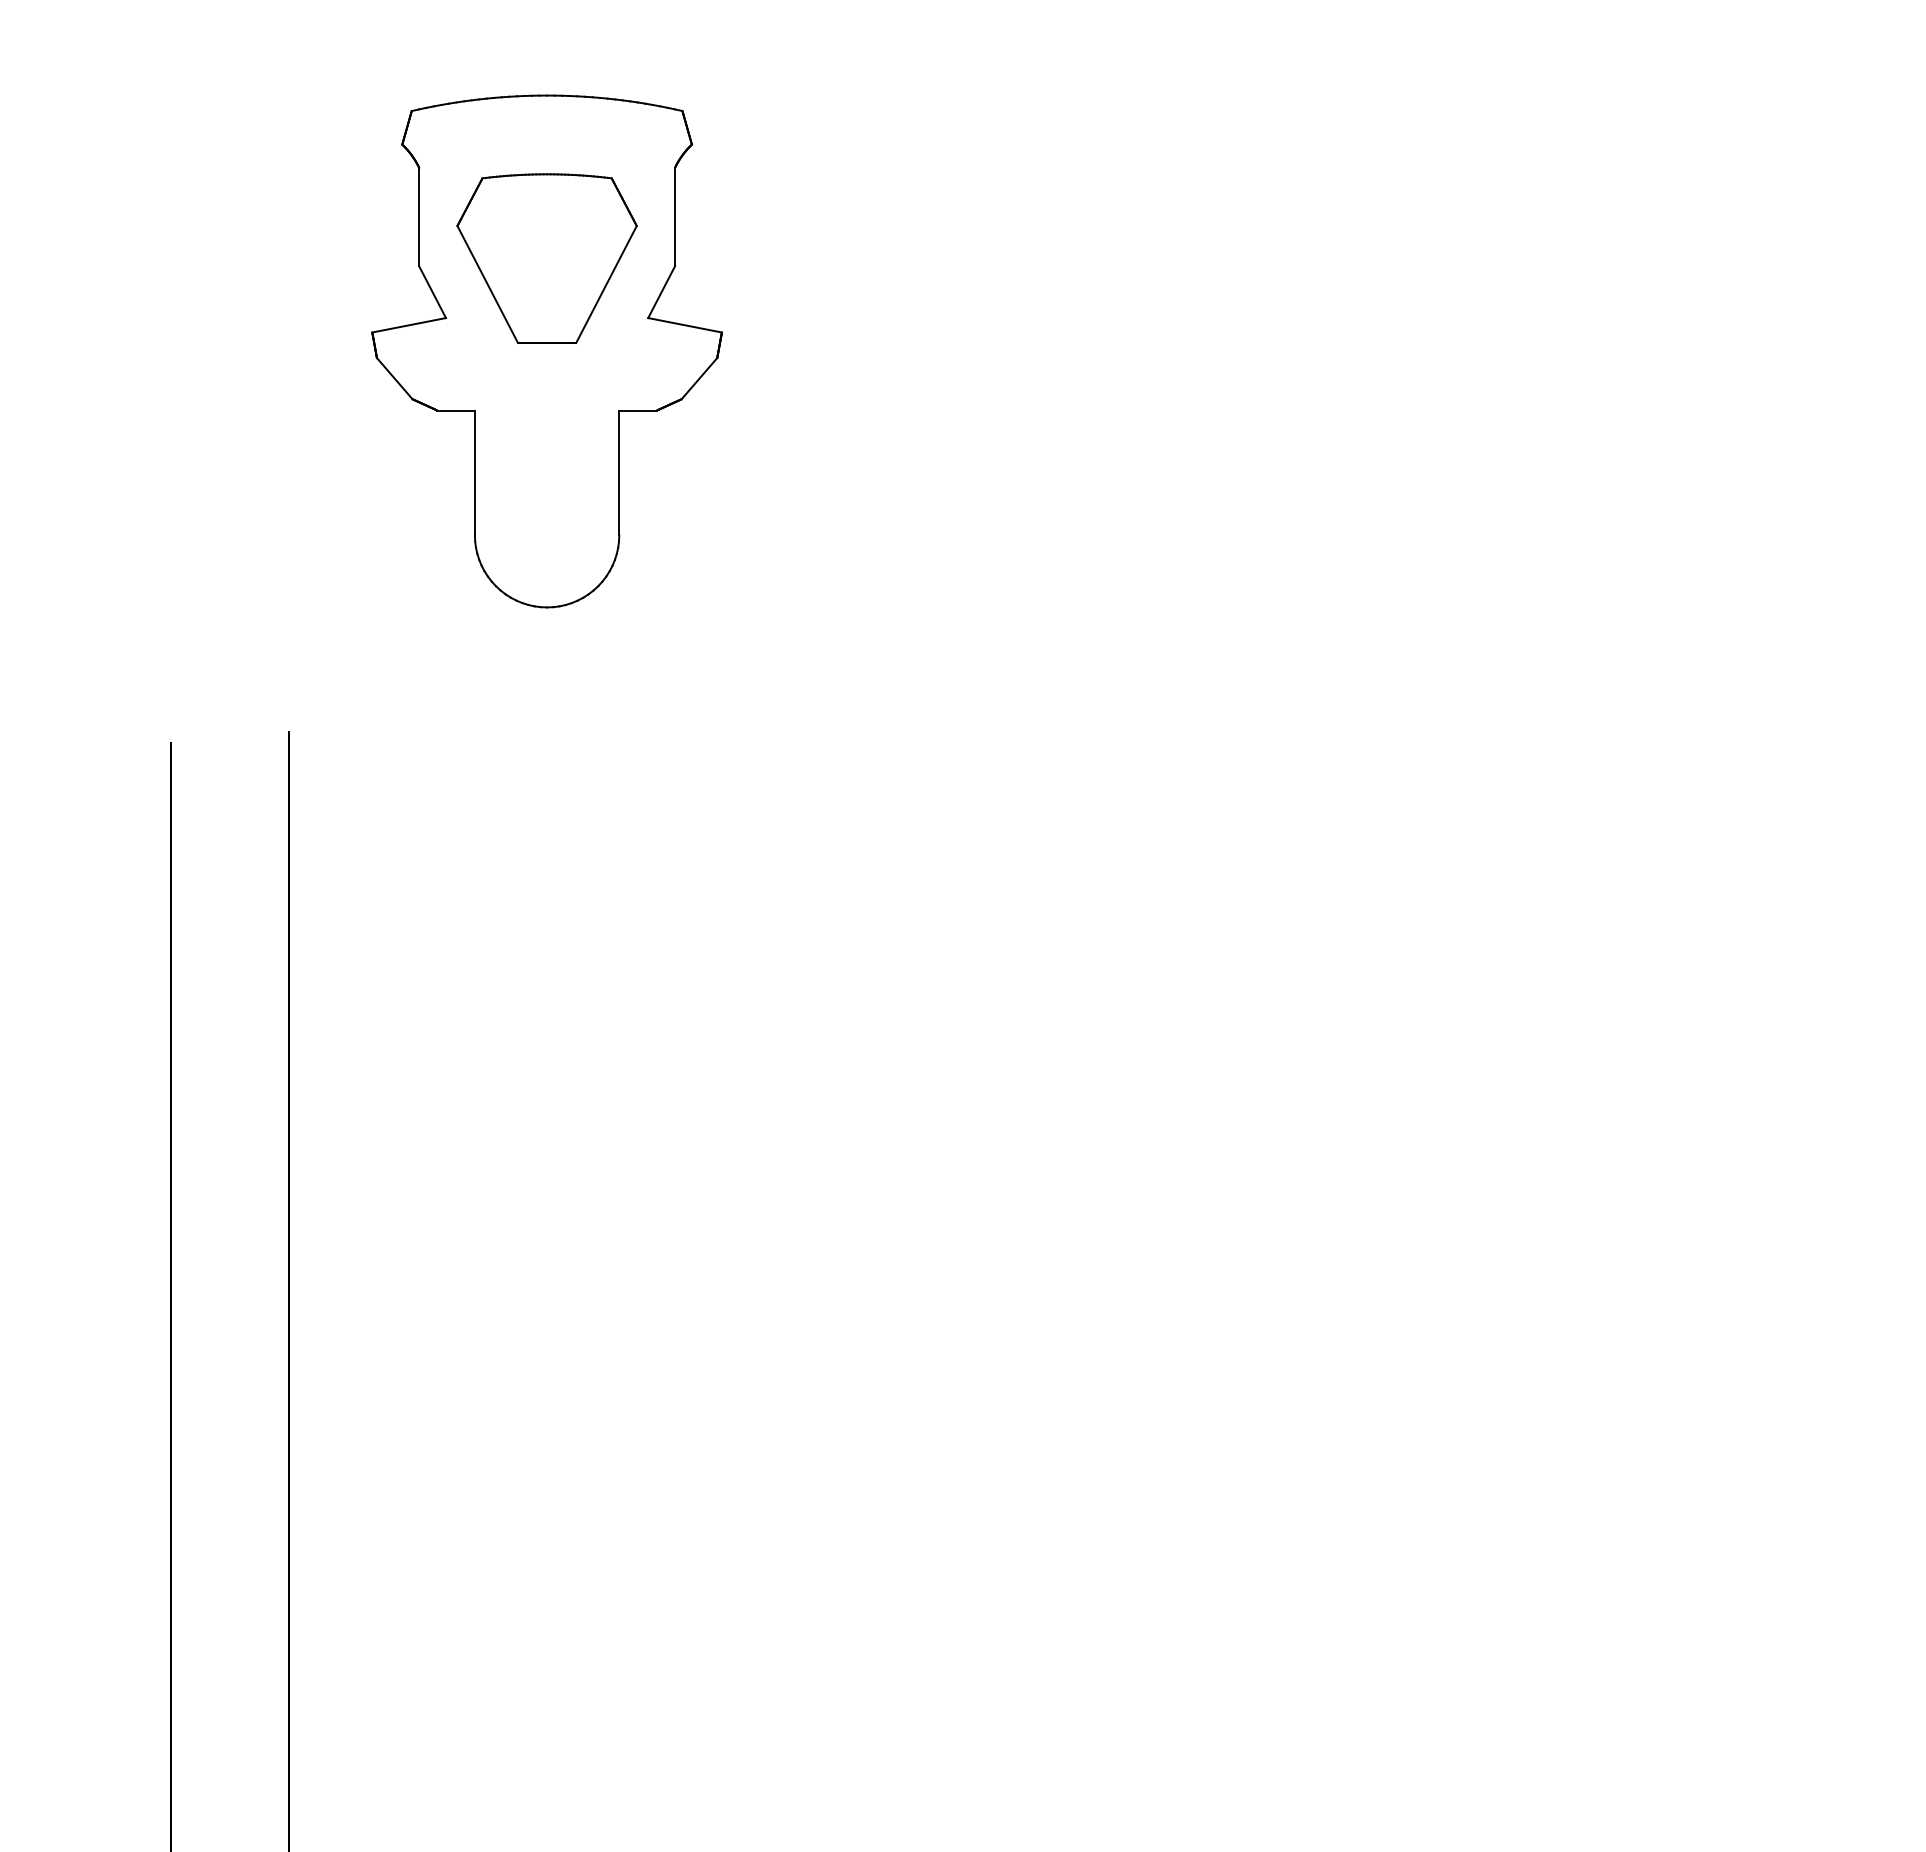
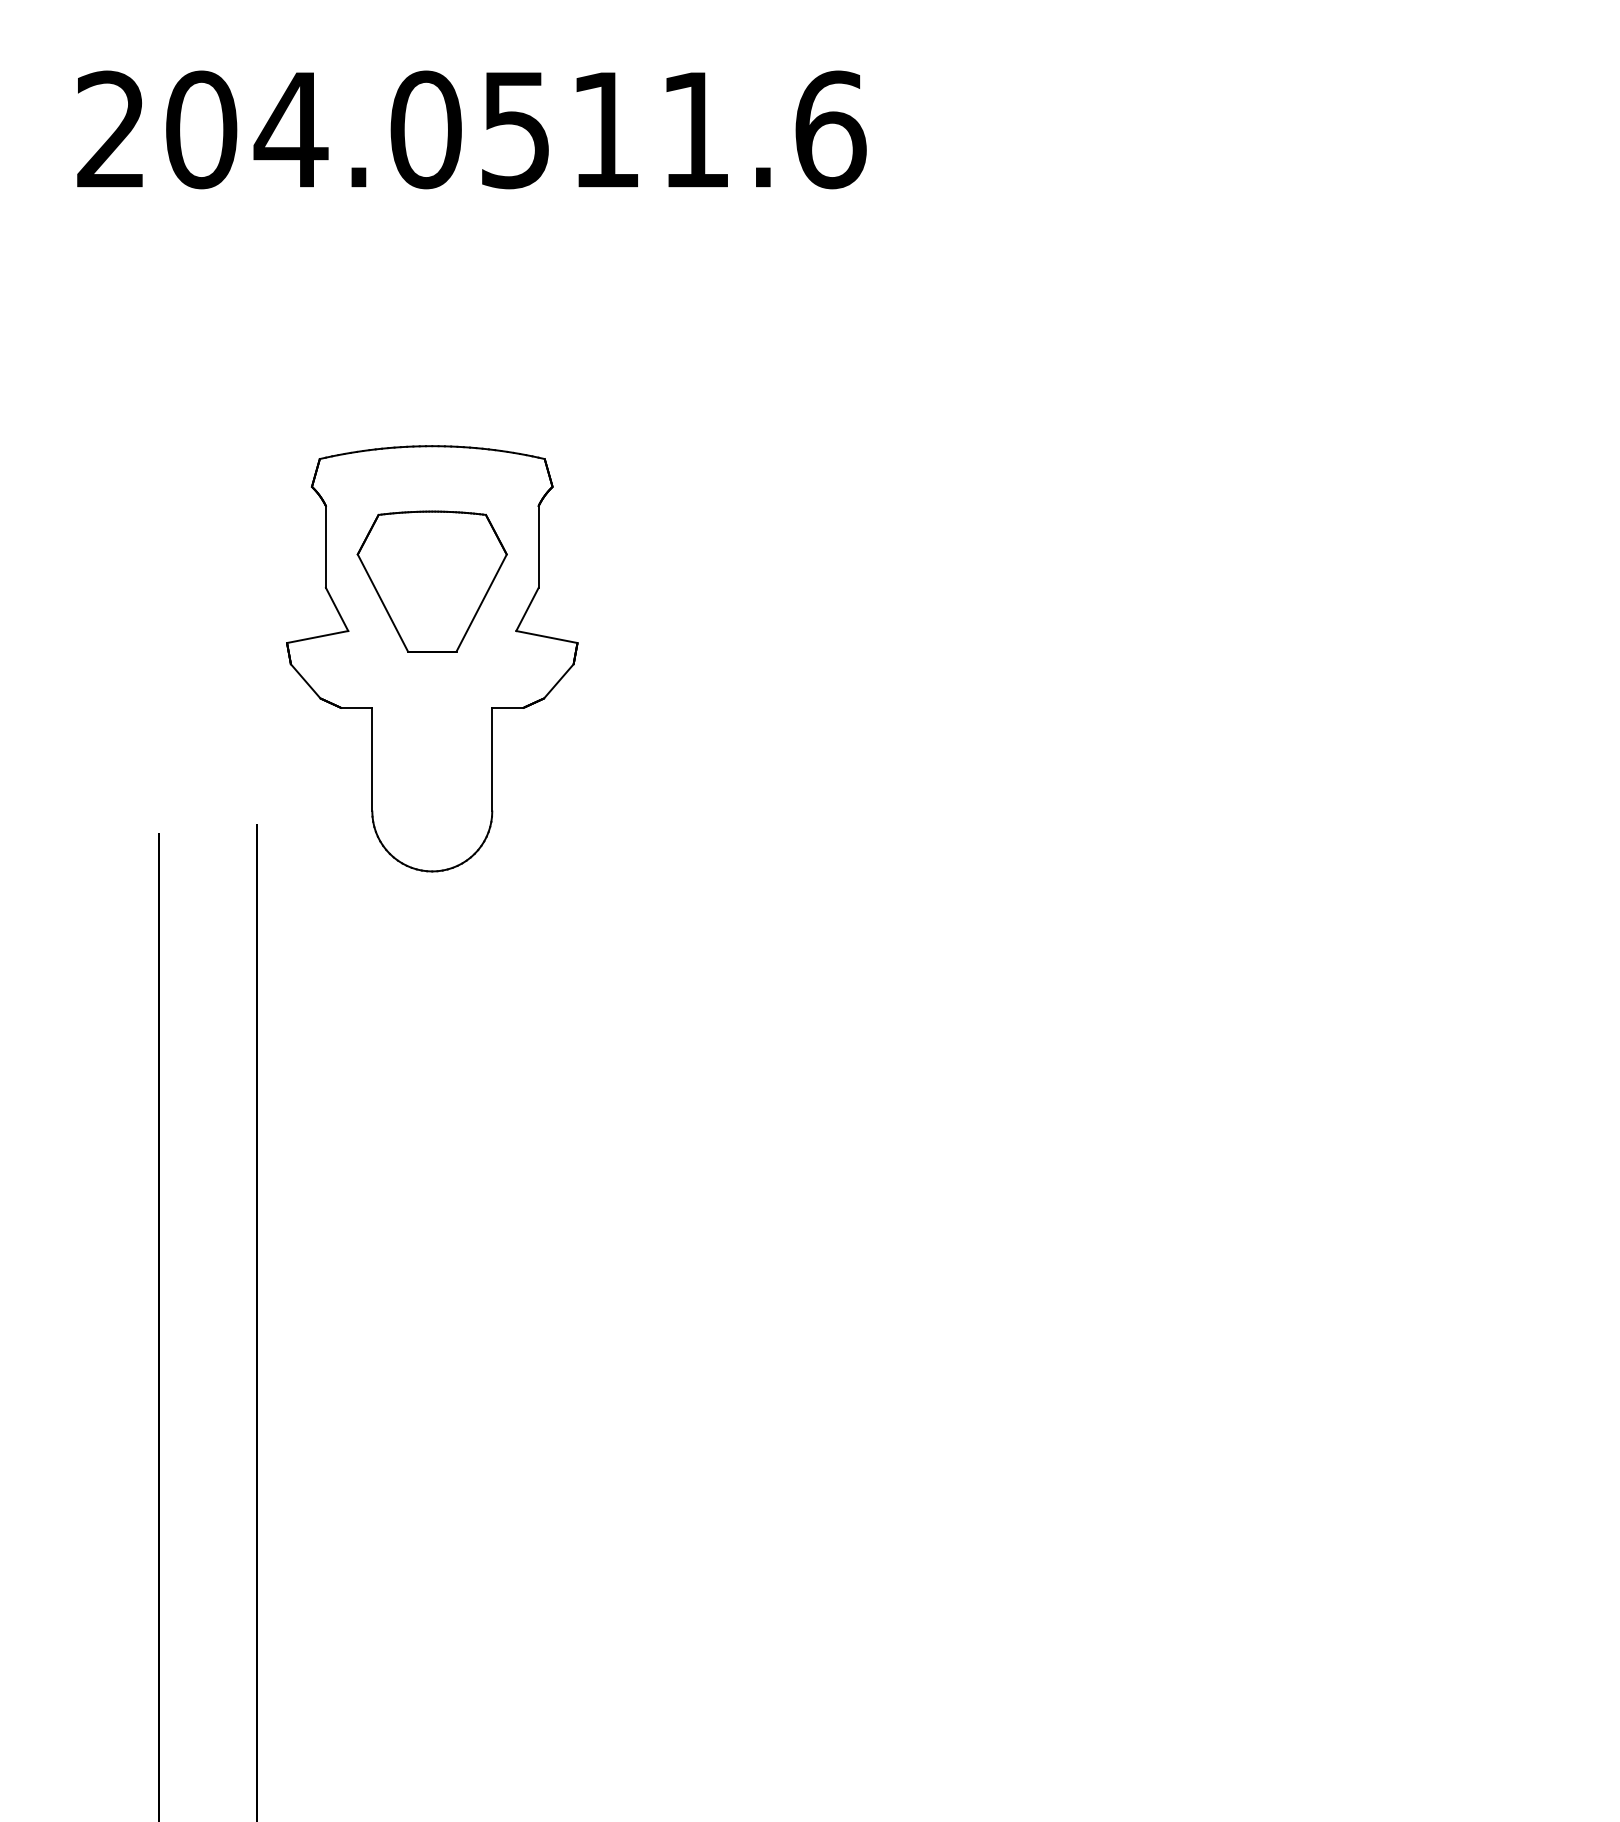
part: (547, 351) -> (432, 658), moved

